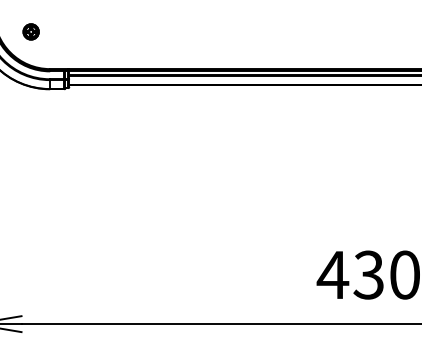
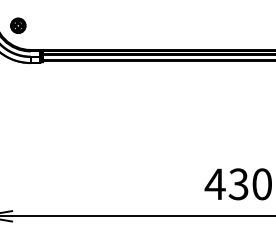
part: (31, 31) -> (18, 25), size x1.43

